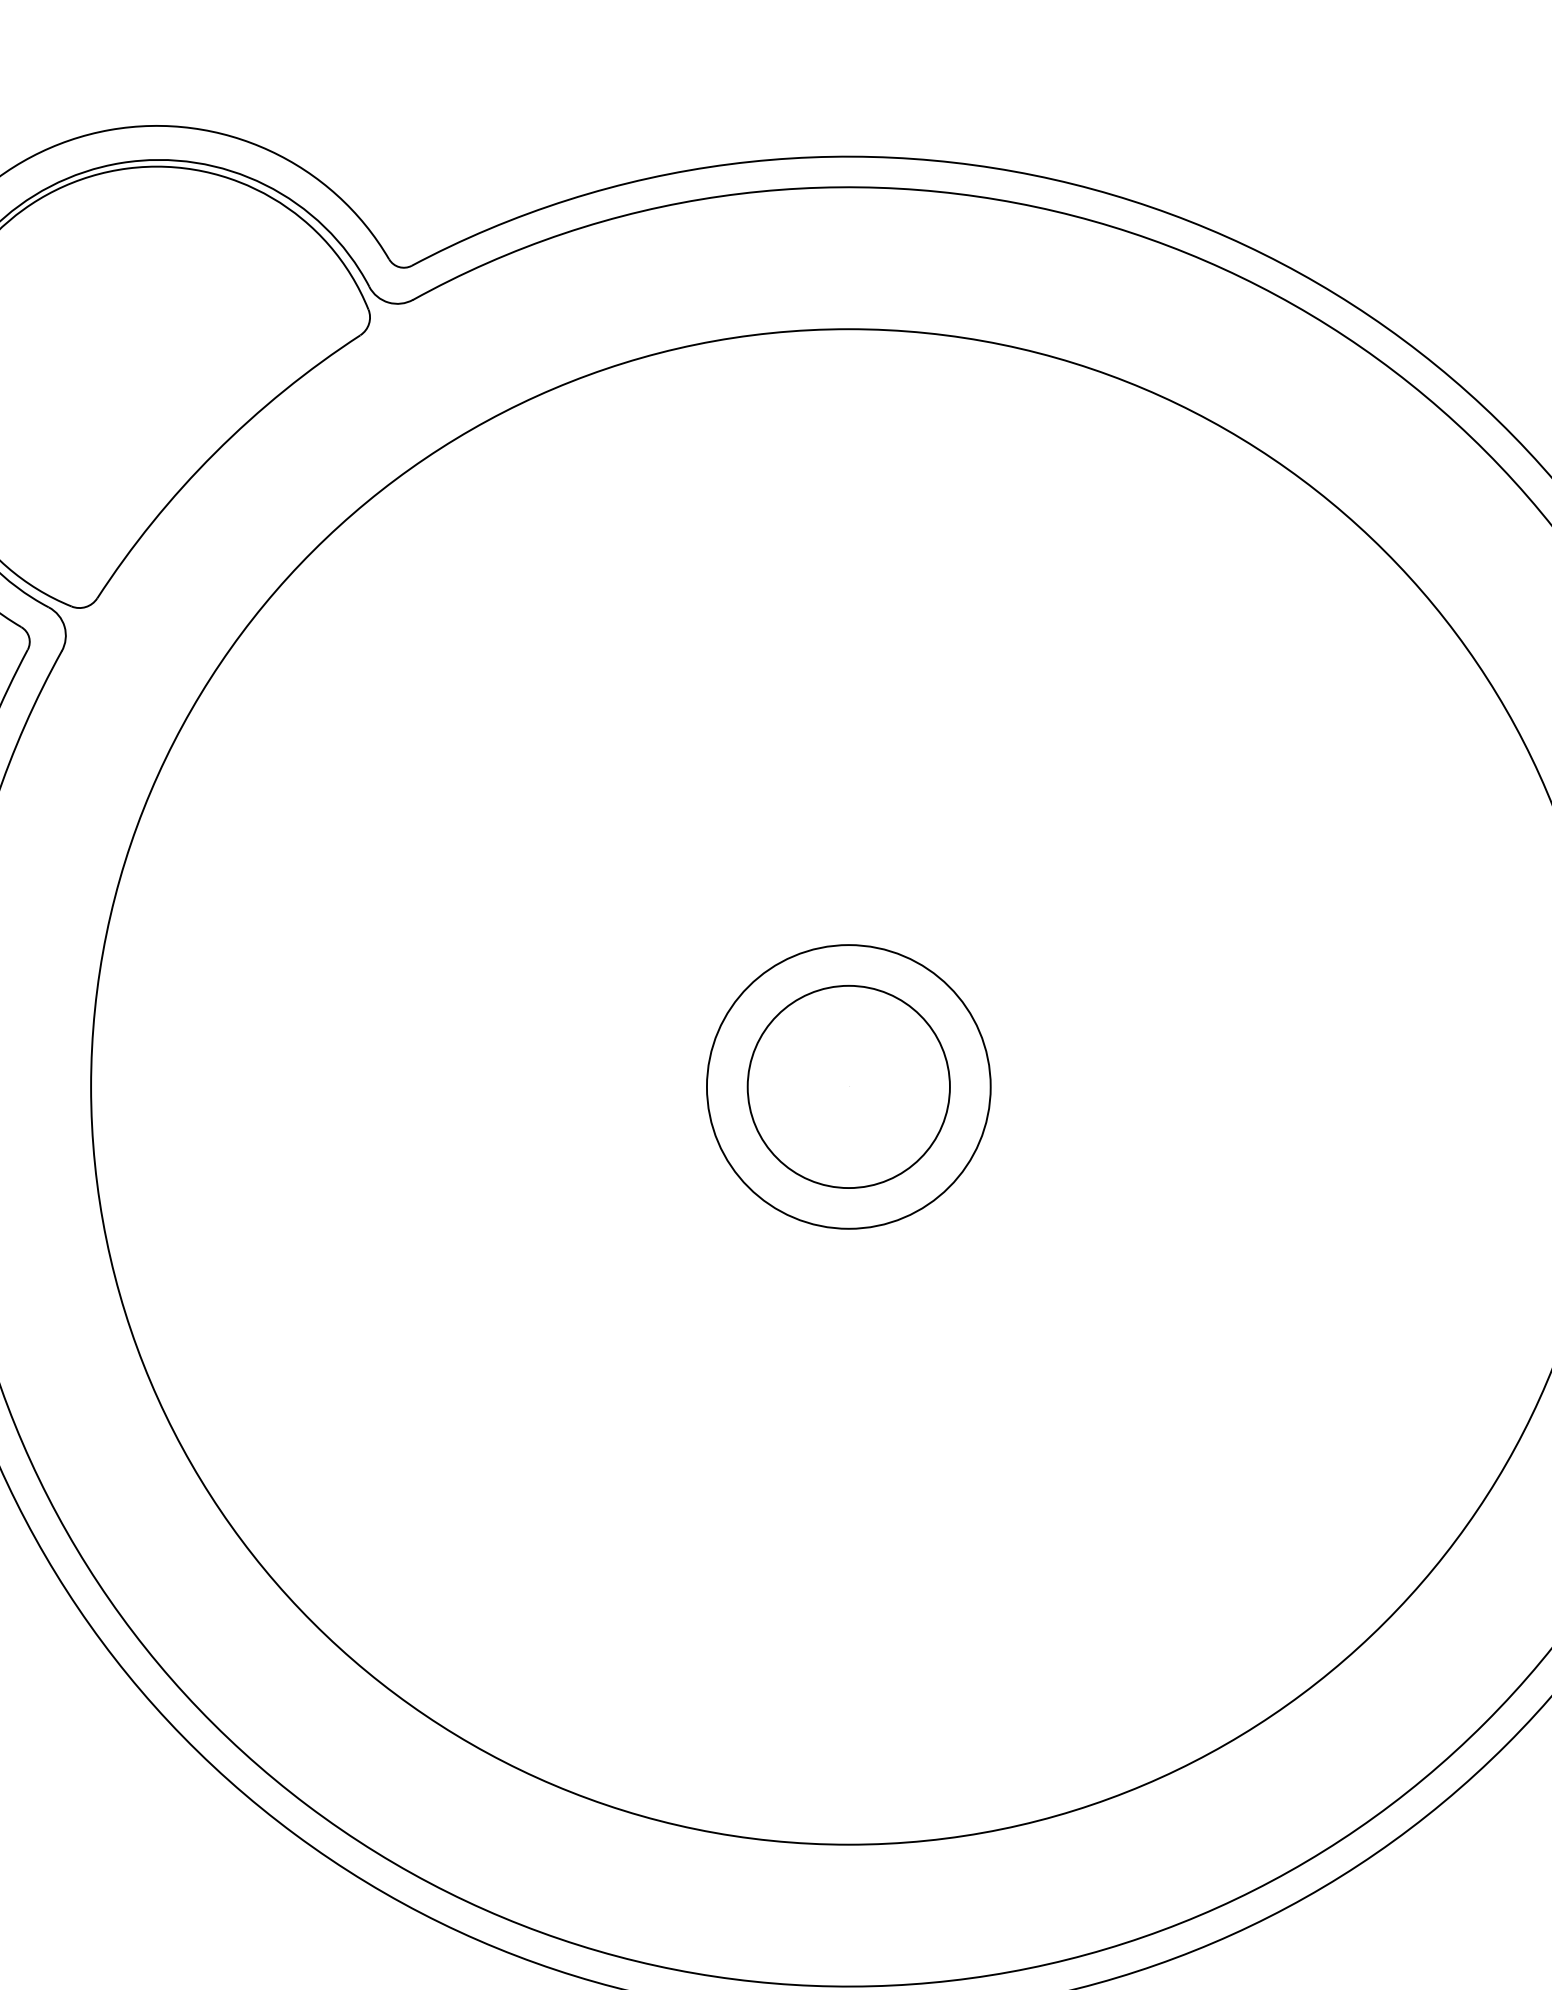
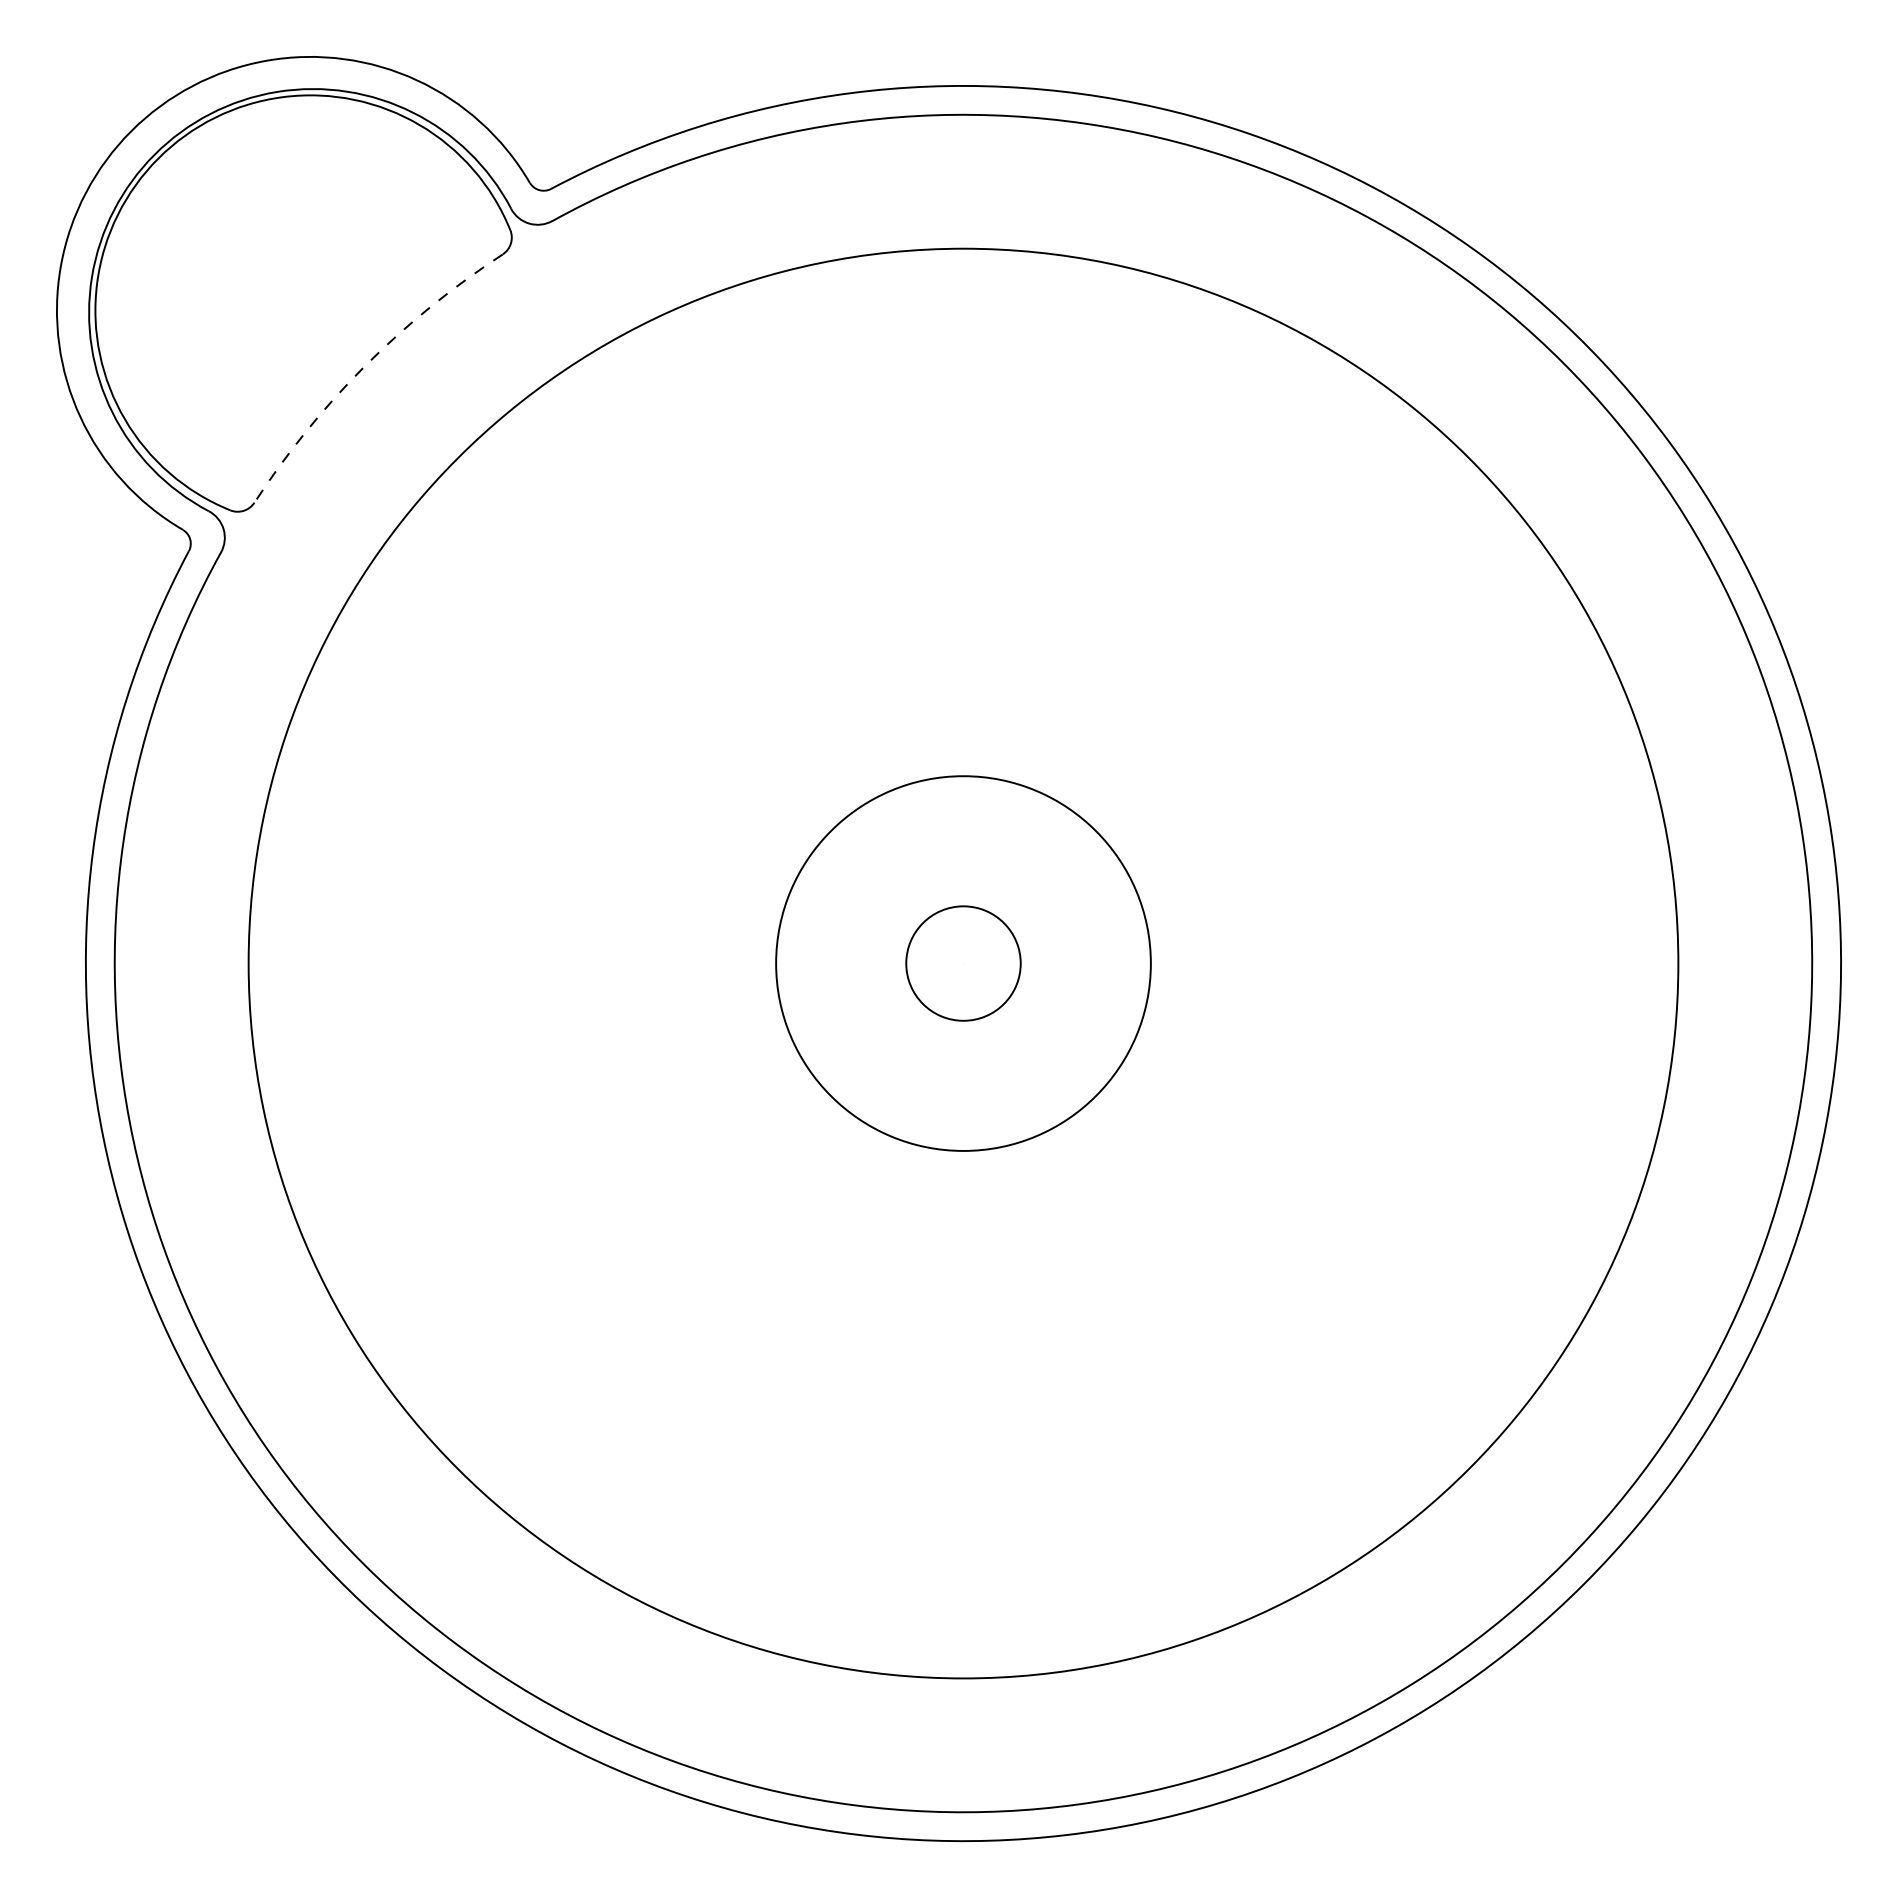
arc: (214, 452) -> (365, 365), solid -> dashed
circle: (848, 1086) -> (963, 963), size x0.6
circle: (848, 1086) -> (963, 963), size x1.4

